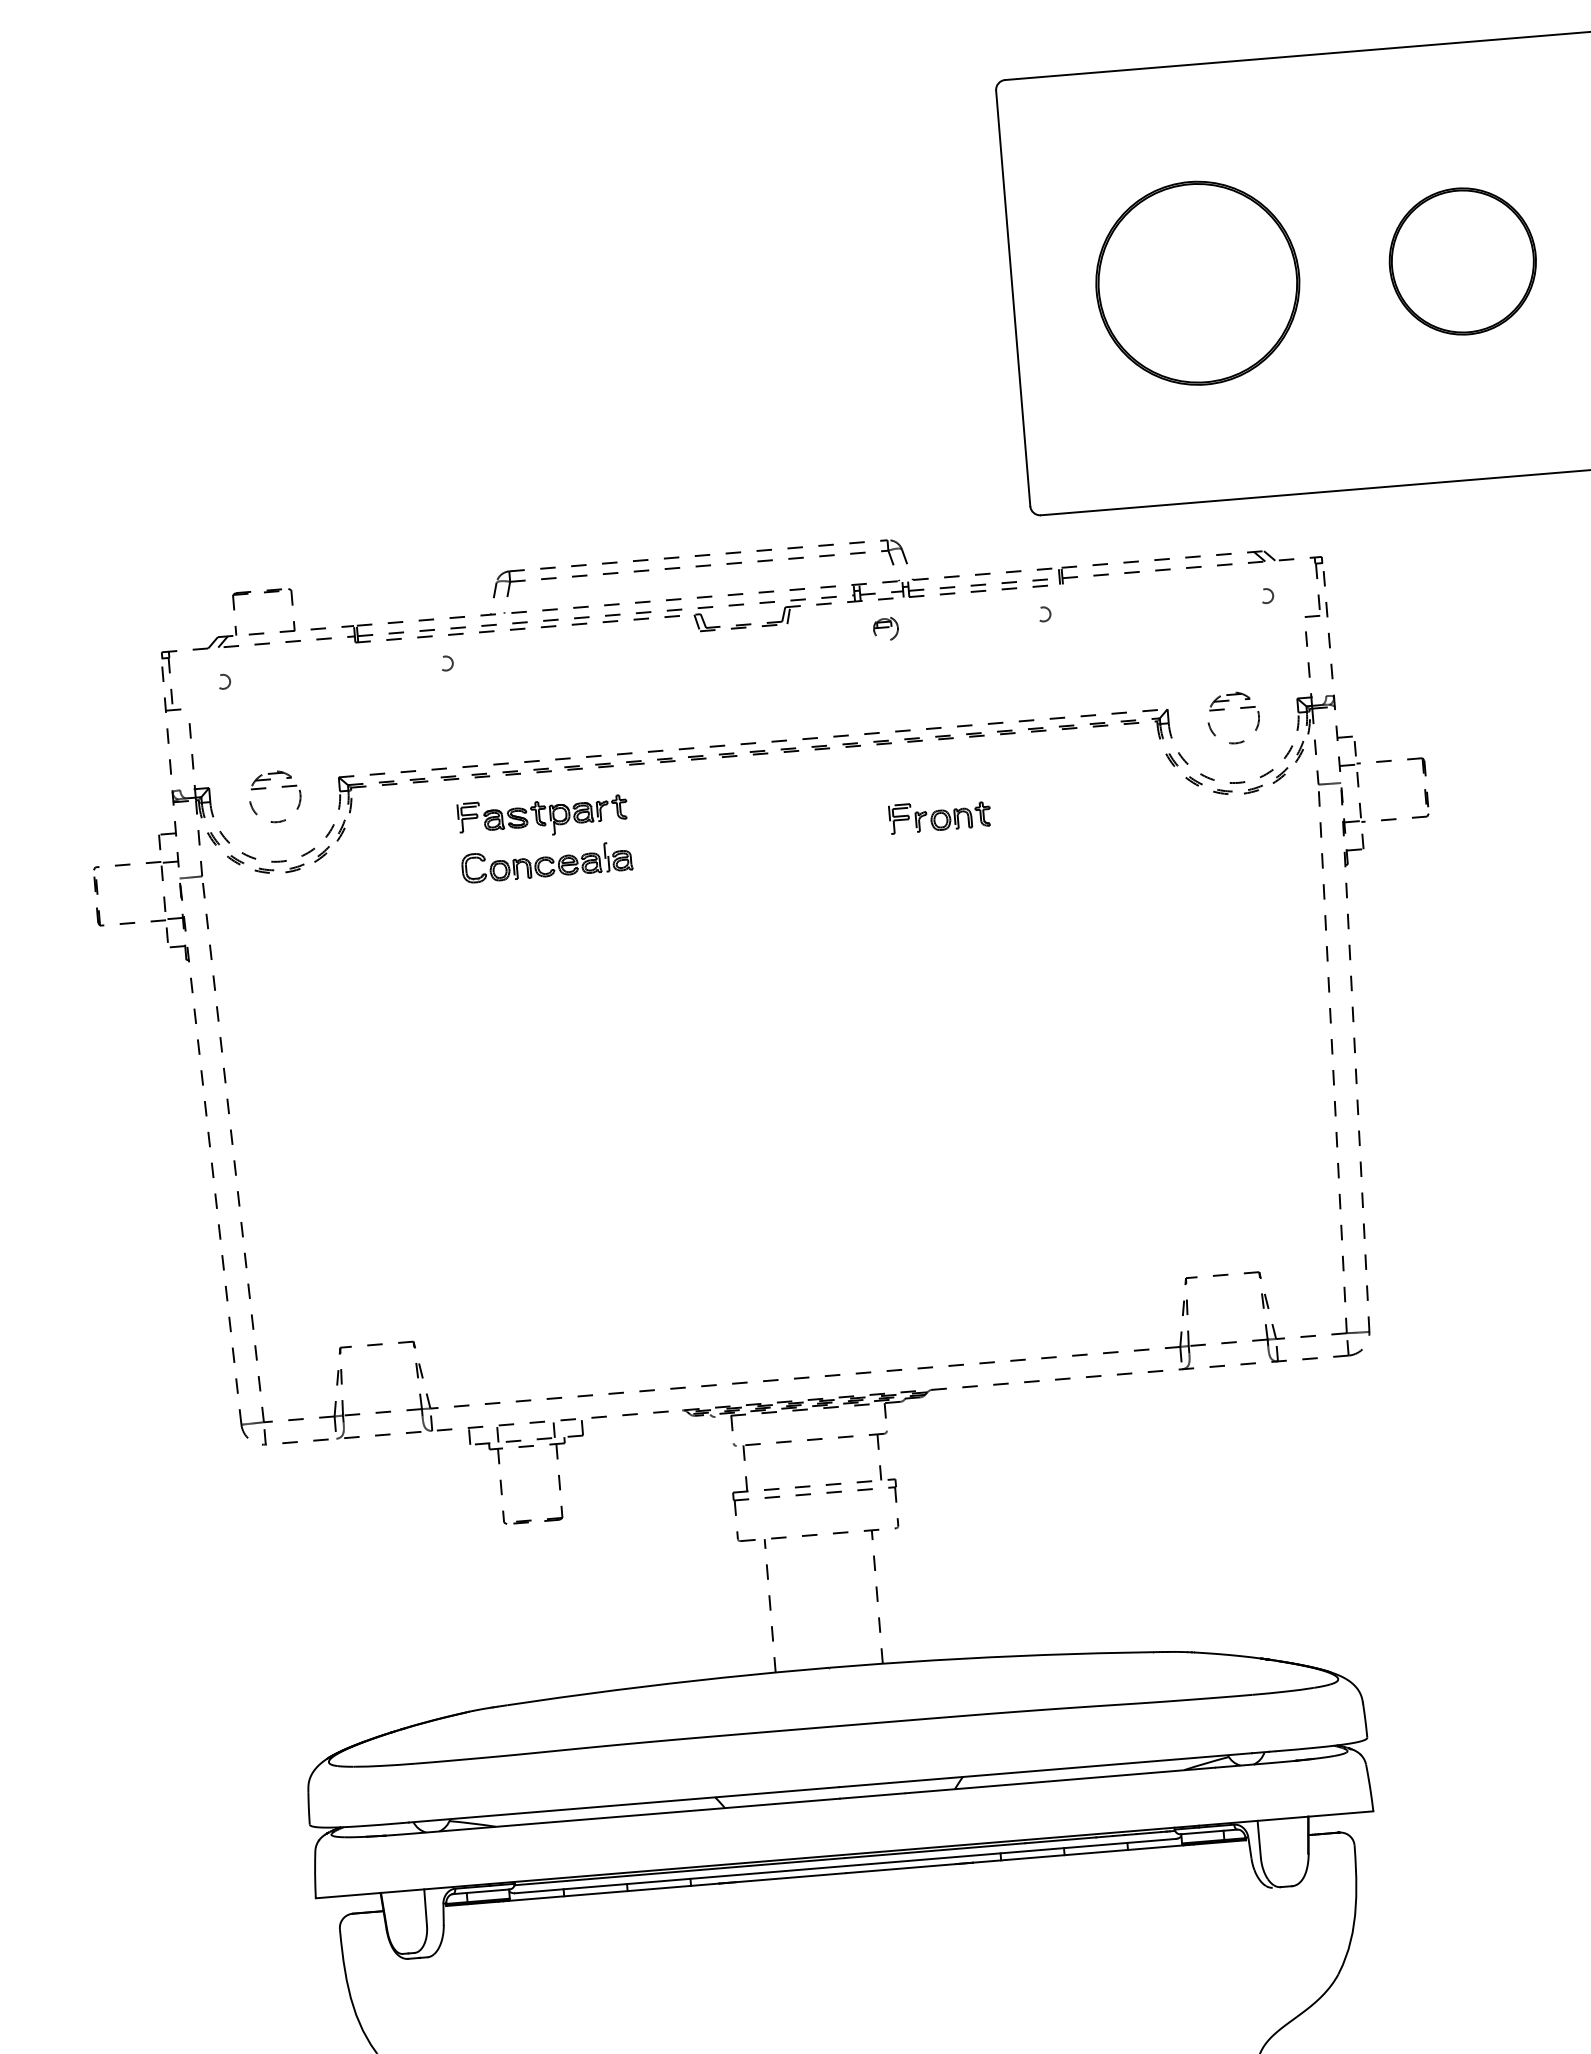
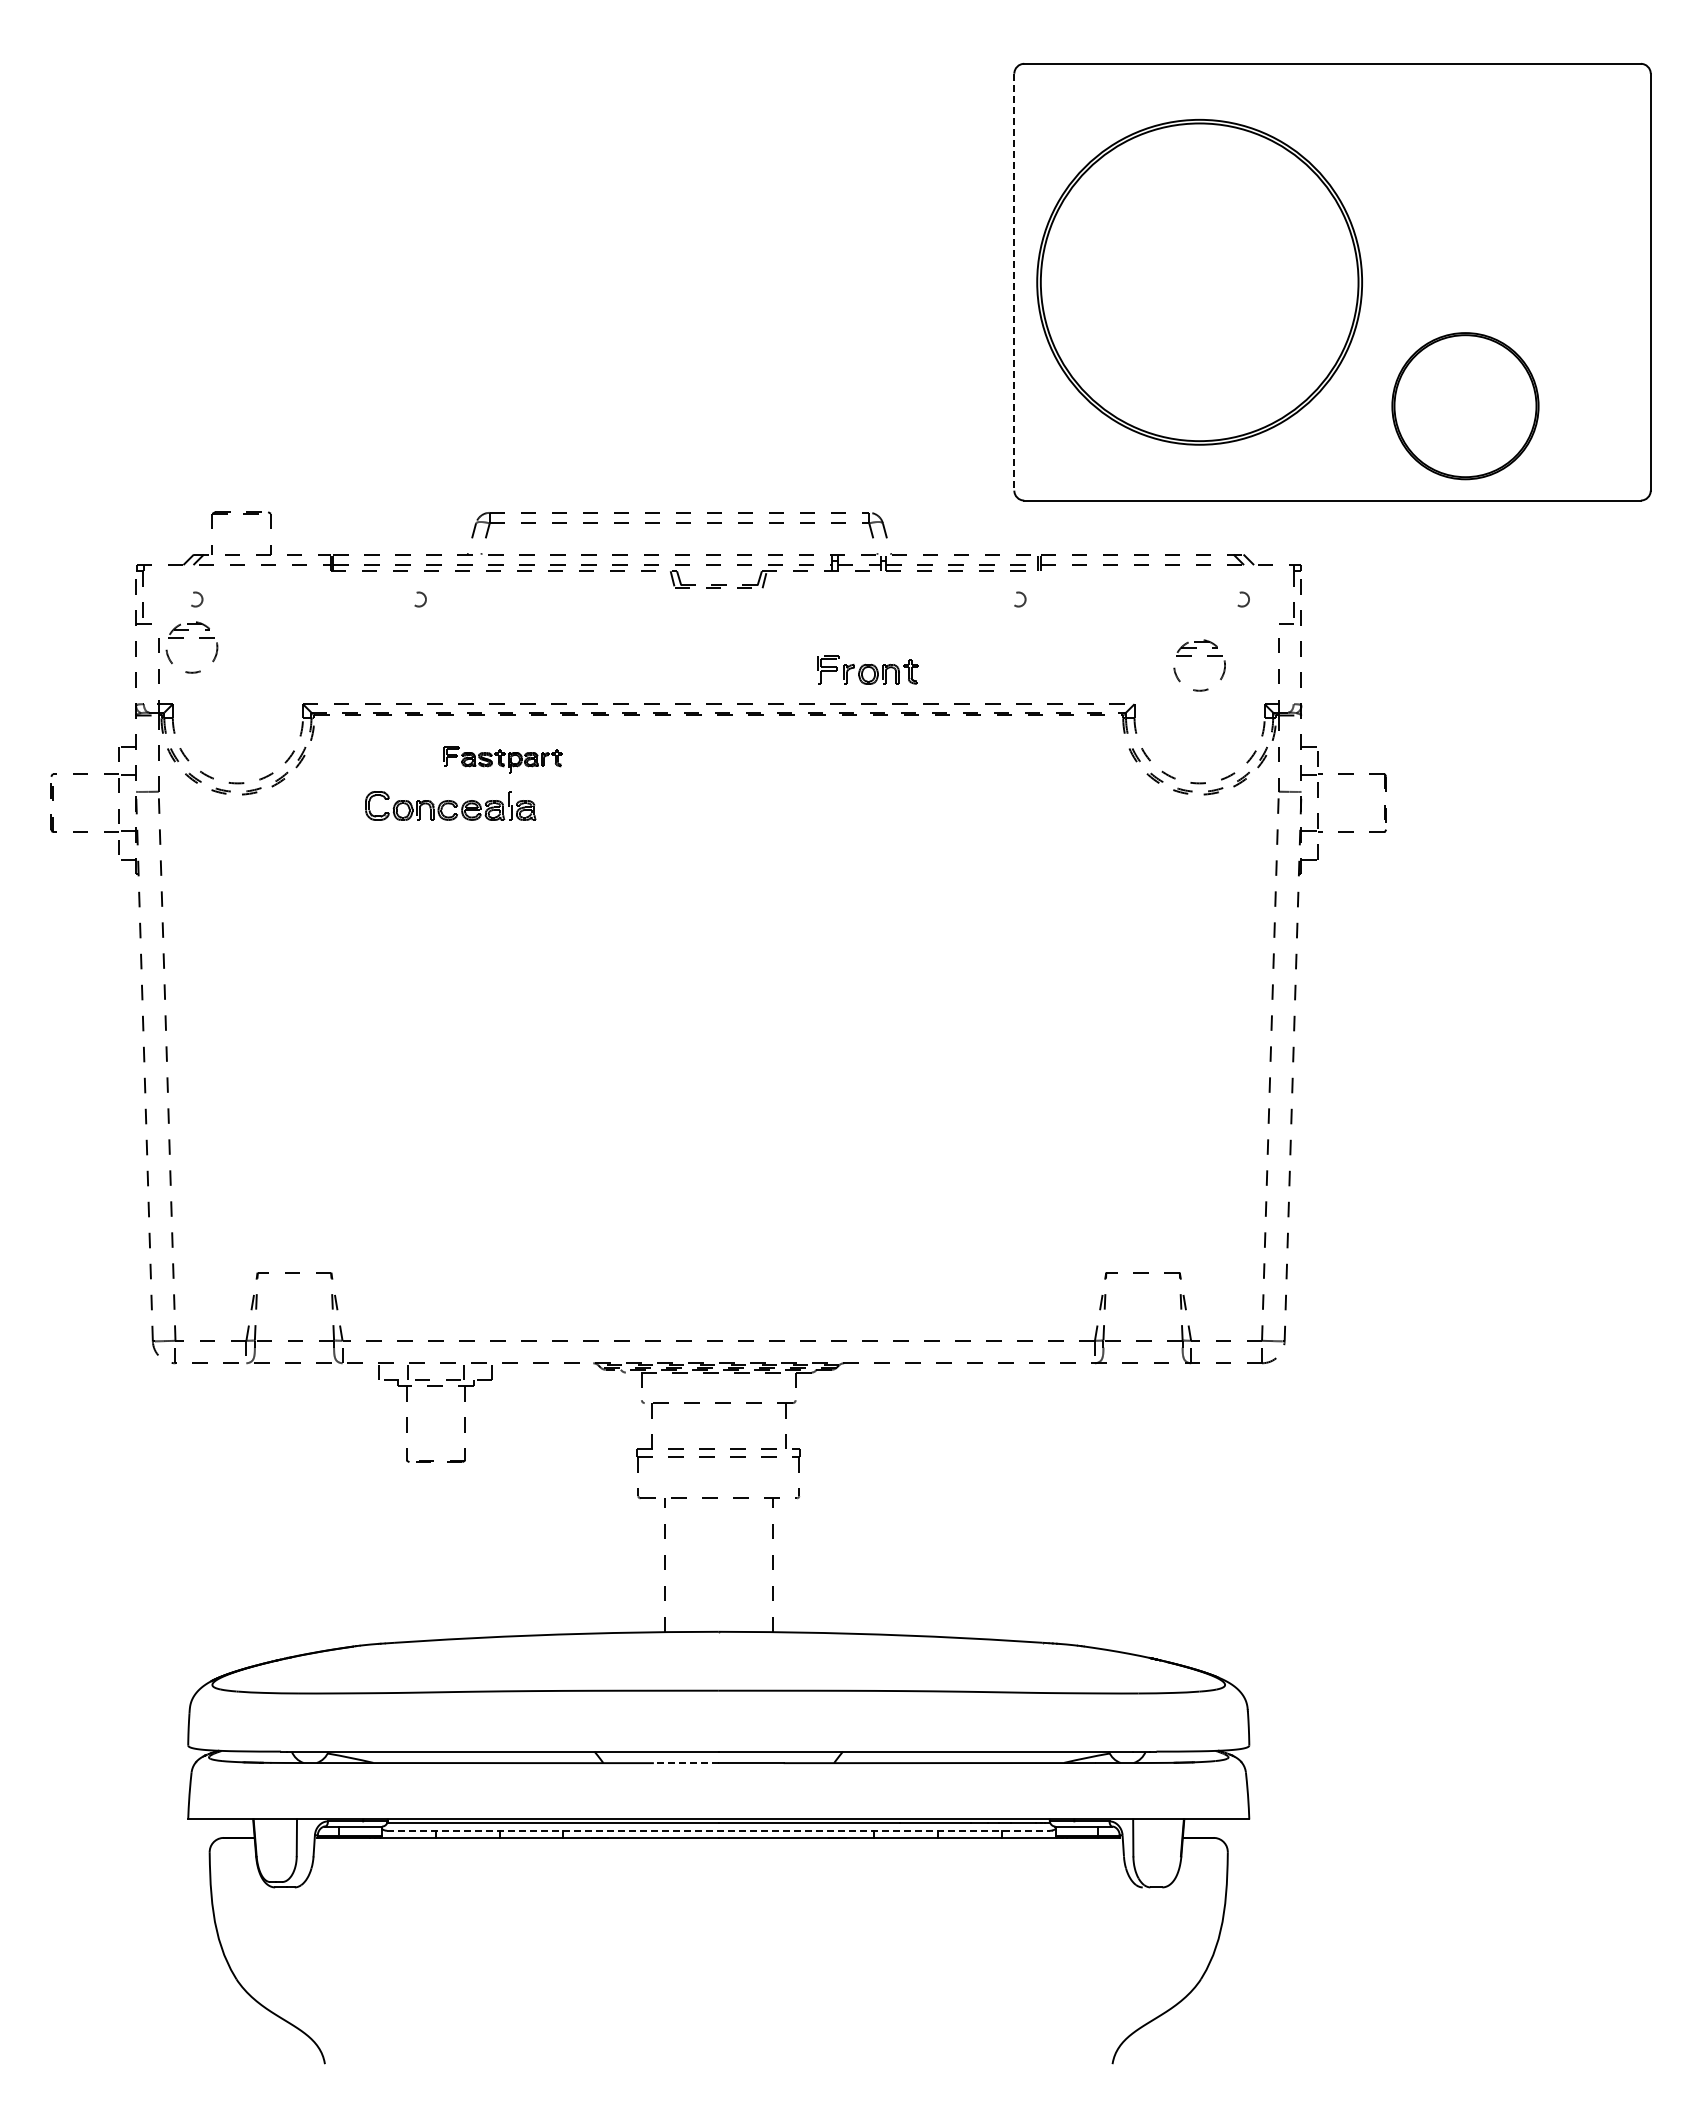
part: (1462, 261) -> (1465, 406), moved
part: (1197, 282) -> (1199, 281), size x1.6
line: (1013, 298) -> (1014, 282), solid -> dashed
part: (886, 629) -> (860, 601), removed
part: (1224, 709) -> (1191, 656), moved
part: (266, 788) -> (183, 638), moved
part: (939, 815) -> (867, 669), moved
part: (542, 816) -> (502, 759), size x0.7
part: (546, 861) -> (450, 805), moved
line: (806, 1801) -> (685, 1763), solid -> dashed
line: (845, 1865) -> (718, 1830), solid -> dashed

